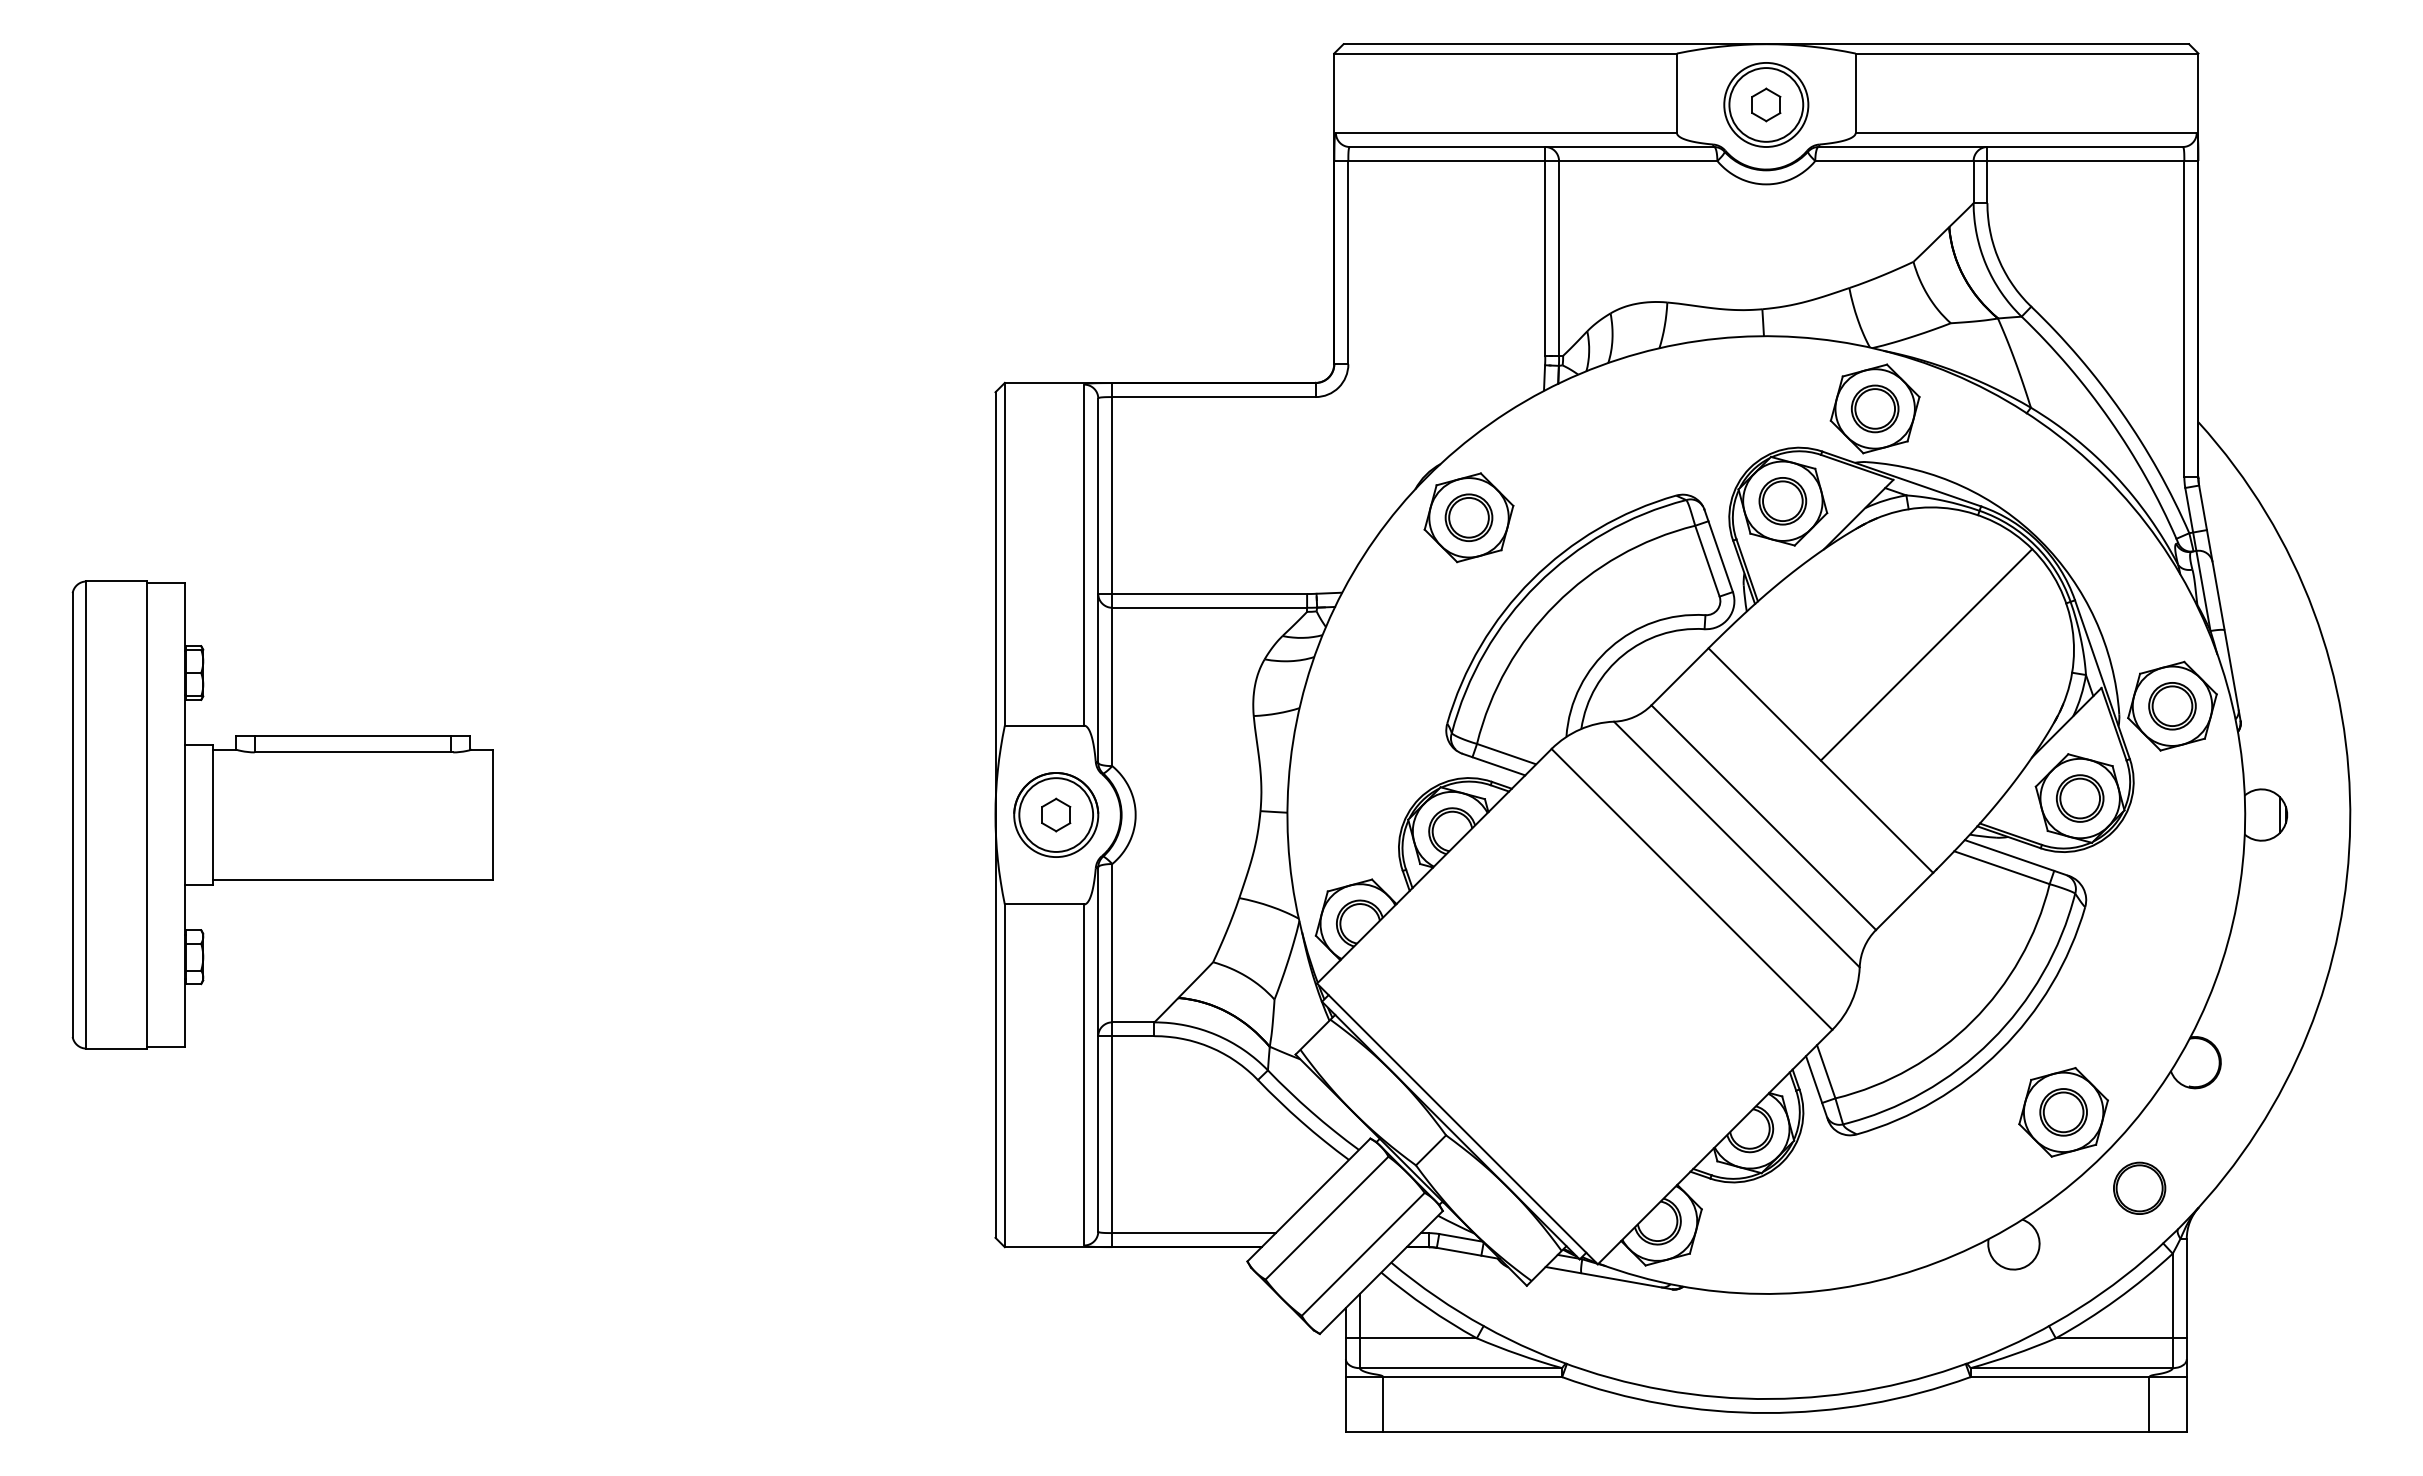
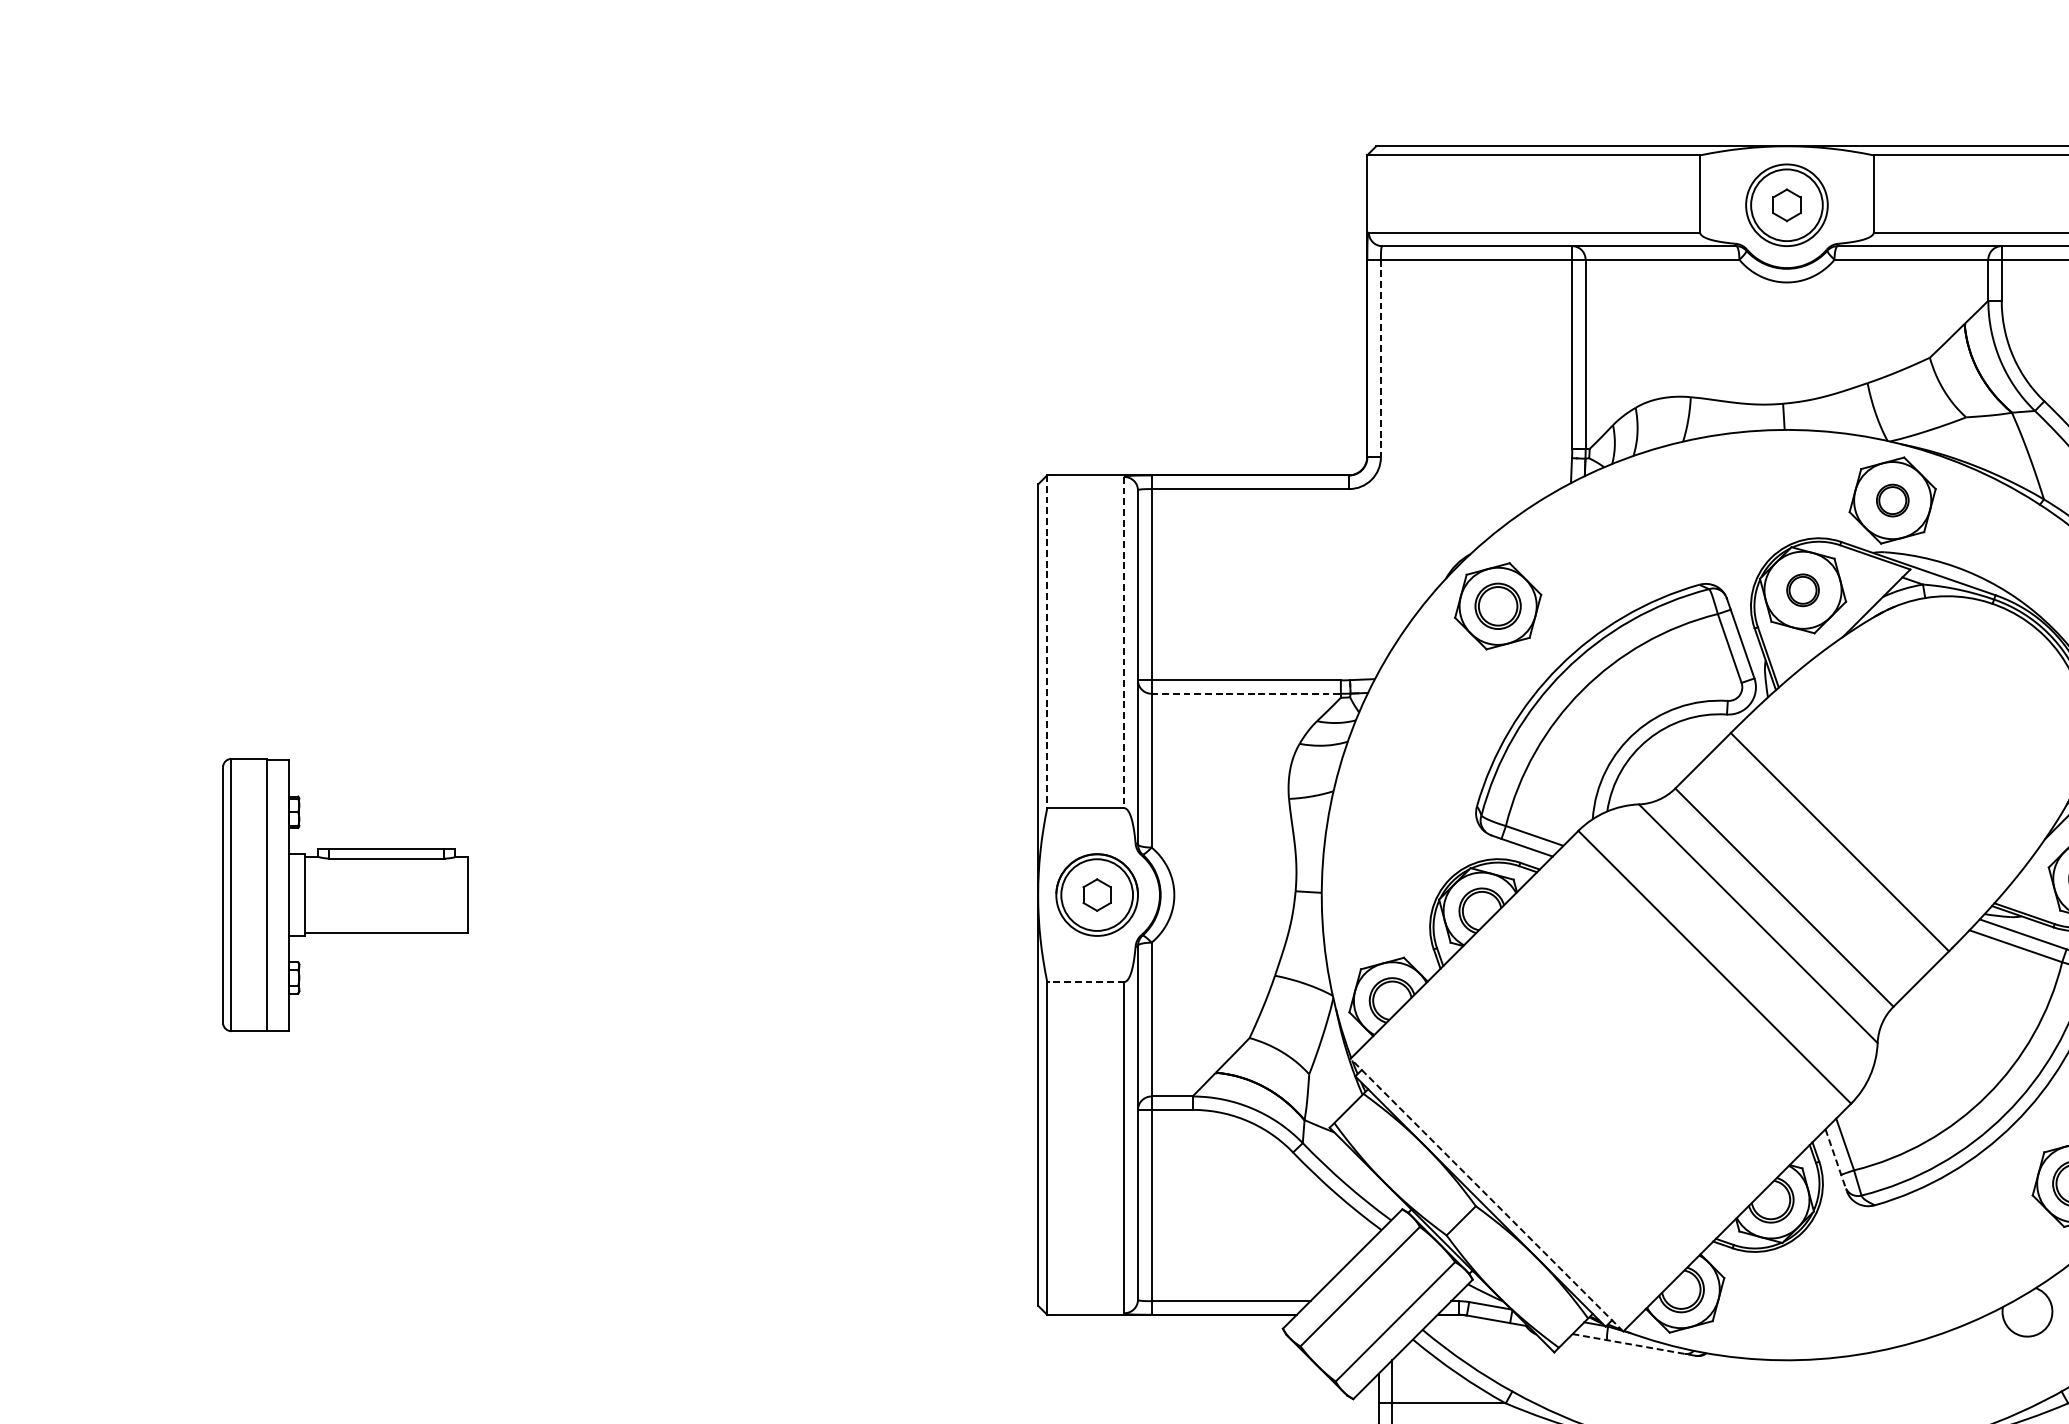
line: (1348, 262) -> (1381, 358), solid -> dashed
part: (1875, 408) -> (1893, 500), size x0.7
part: (1782, 501) -> (1802, 590), size x0.7
line: (1004, 554) -> (1046, 641), solid -> dashed
line: (1084, 555) -> (1124, 642), solid -> dashed
line: (1210, 607) -> (1247, 693), solid -> dashed
line: (1926, 654) -> (1942, 739), removed
part: (282, 814) -> (345, 894), size x0.6
line: (1044, 904) -> (1085, 981), solid -> dashed
line: (1817, 1088) -> (1836, 1160), solid -> dashed
line: (1457, 1123) -> (1486, 1194), solid -> dashed
line: (1609, 1278) -> (1634, 1345), solid -> dashed

